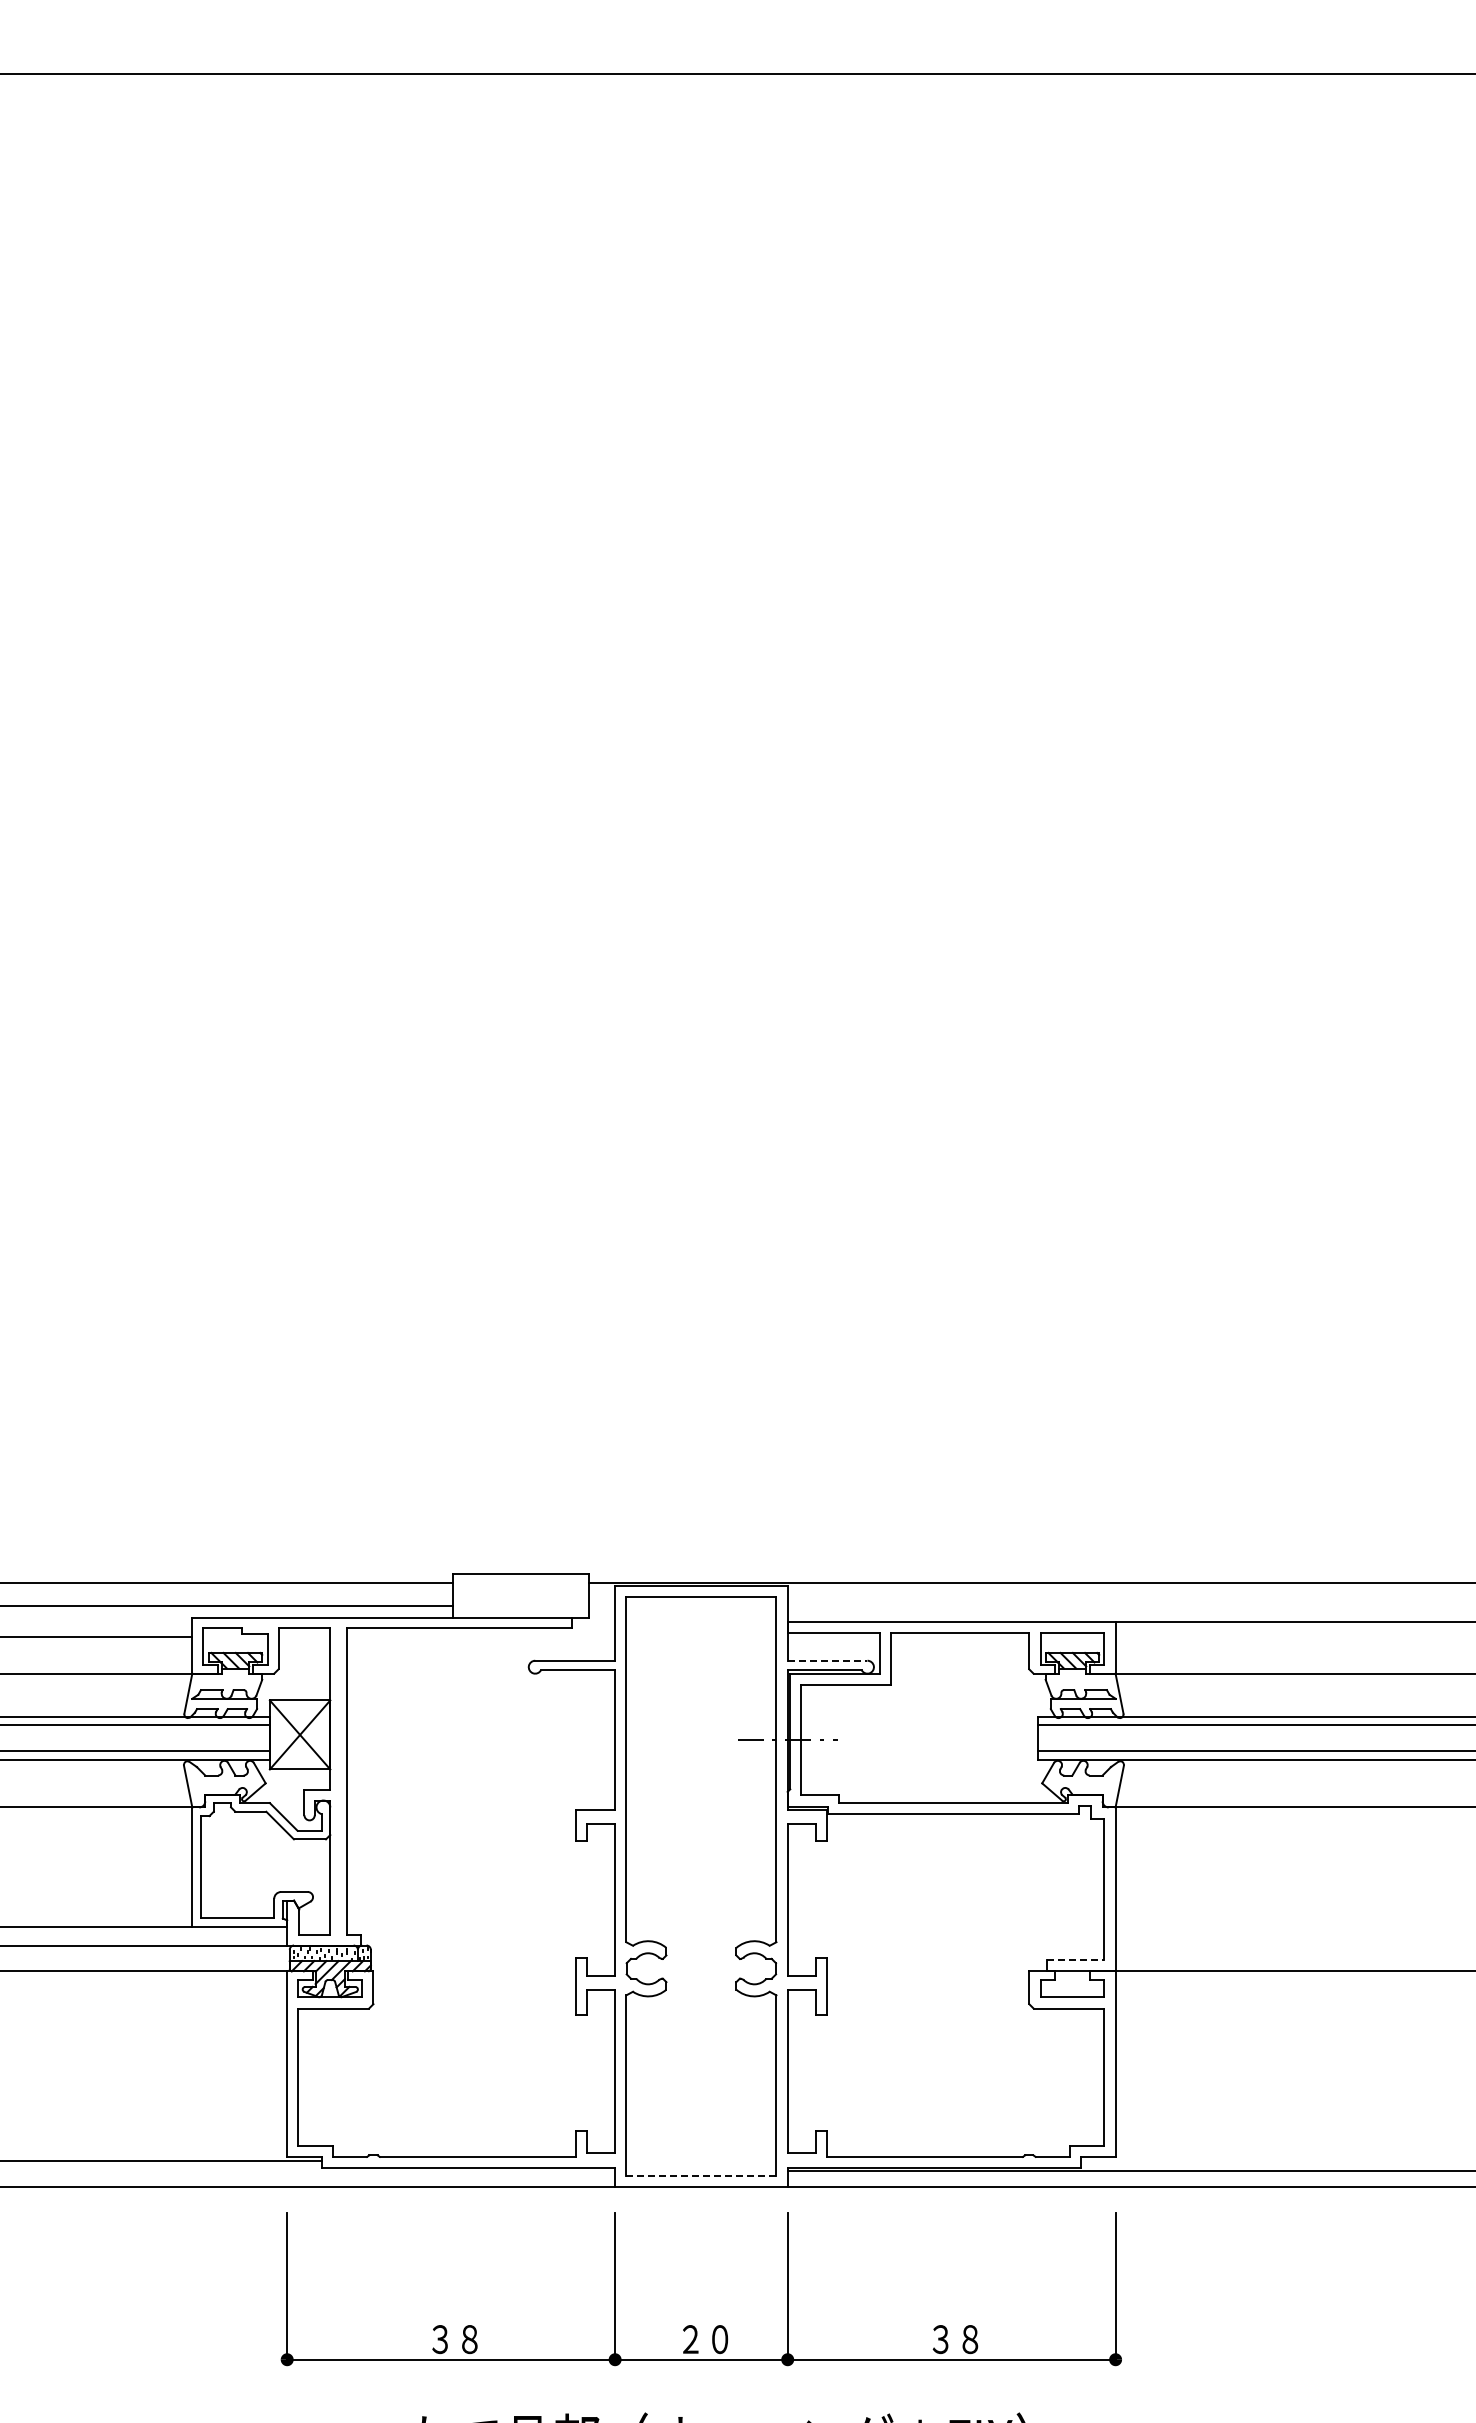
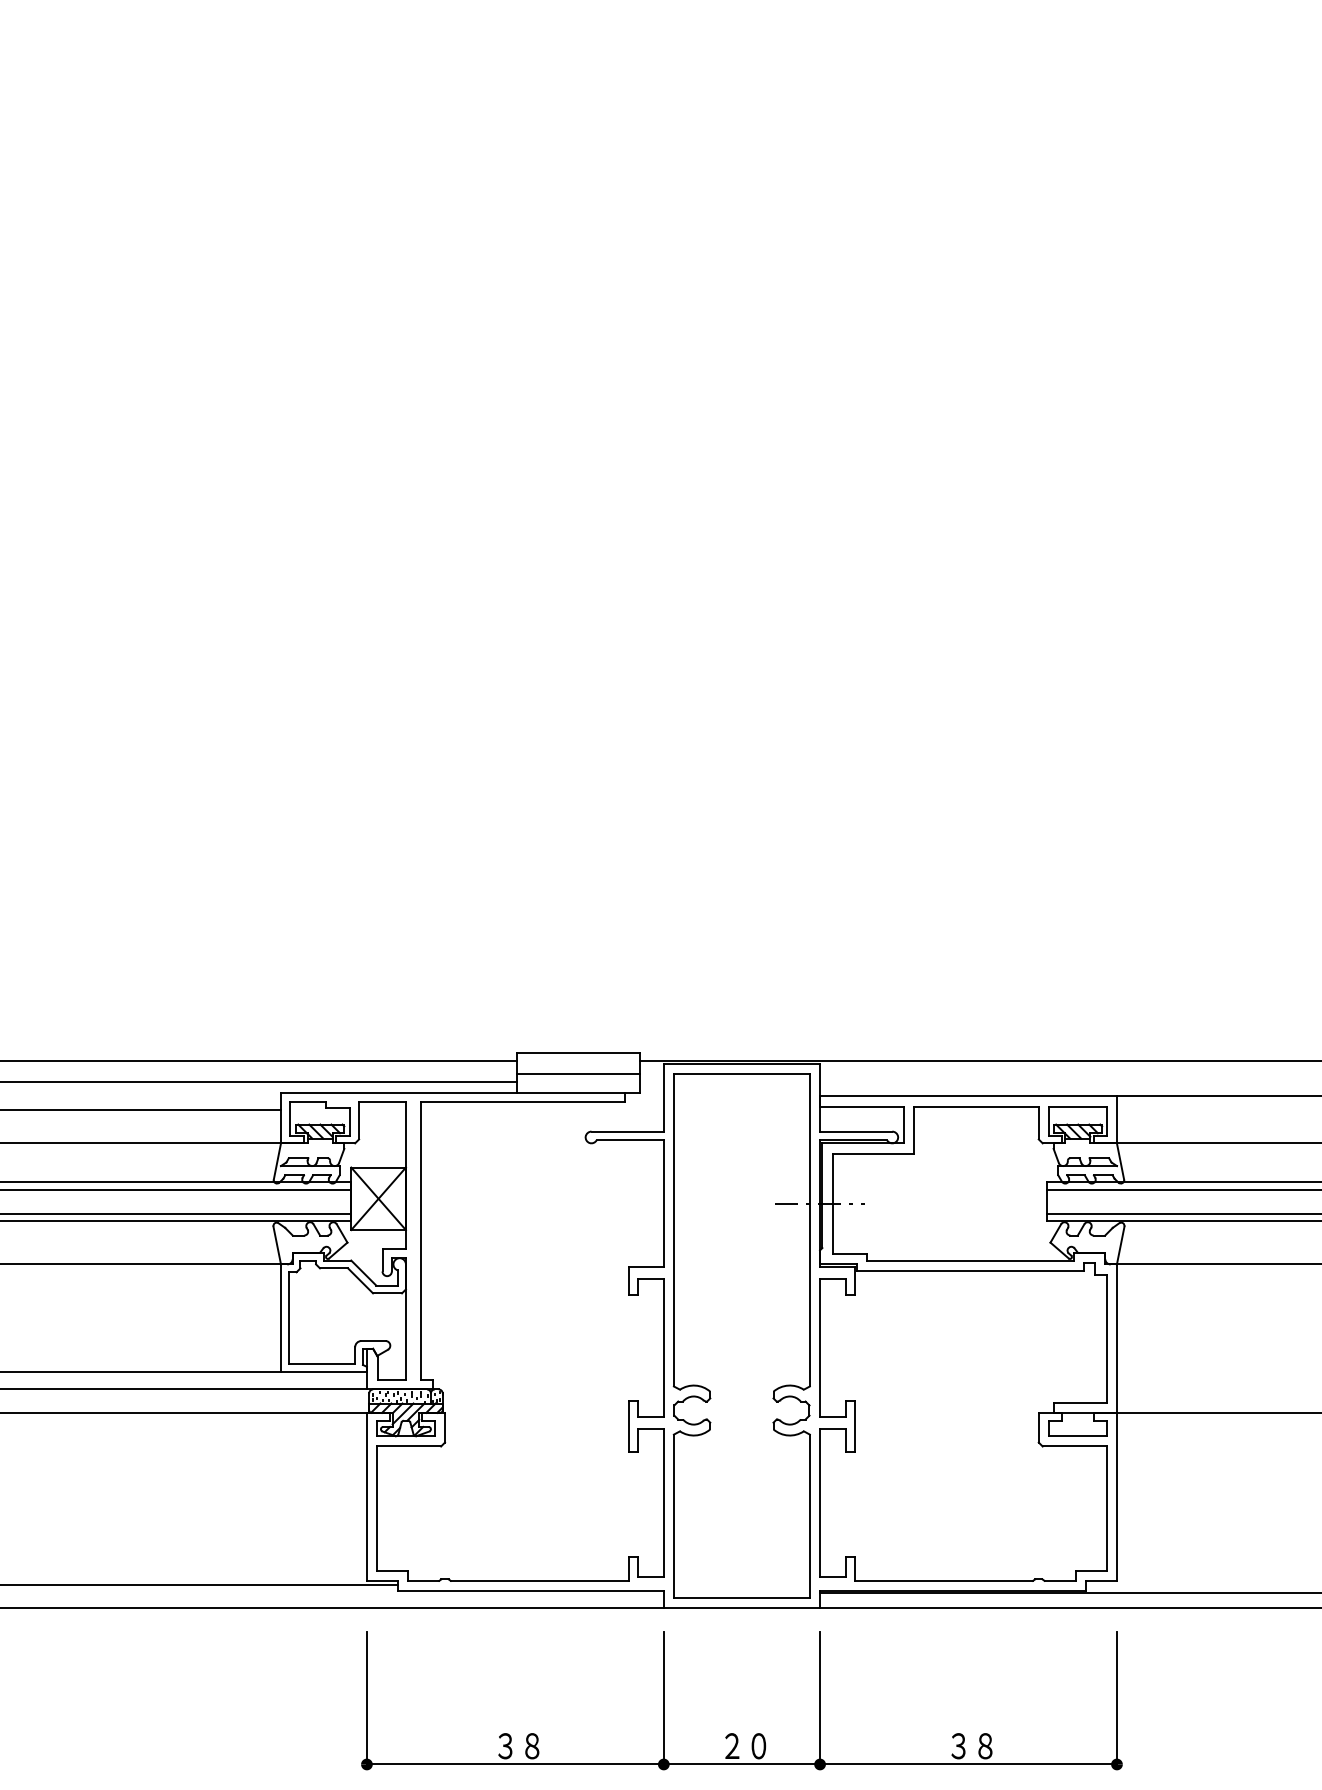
line: (520, 1596) -> (578, 1073), added
line: (827, 1660) -> (856, 1131), dashed -> solid
line: (1075, 1960) -> (1080, 1403), dashed -> solid
line: (701, 2175) -> (742, 1597), dashed -> solid

